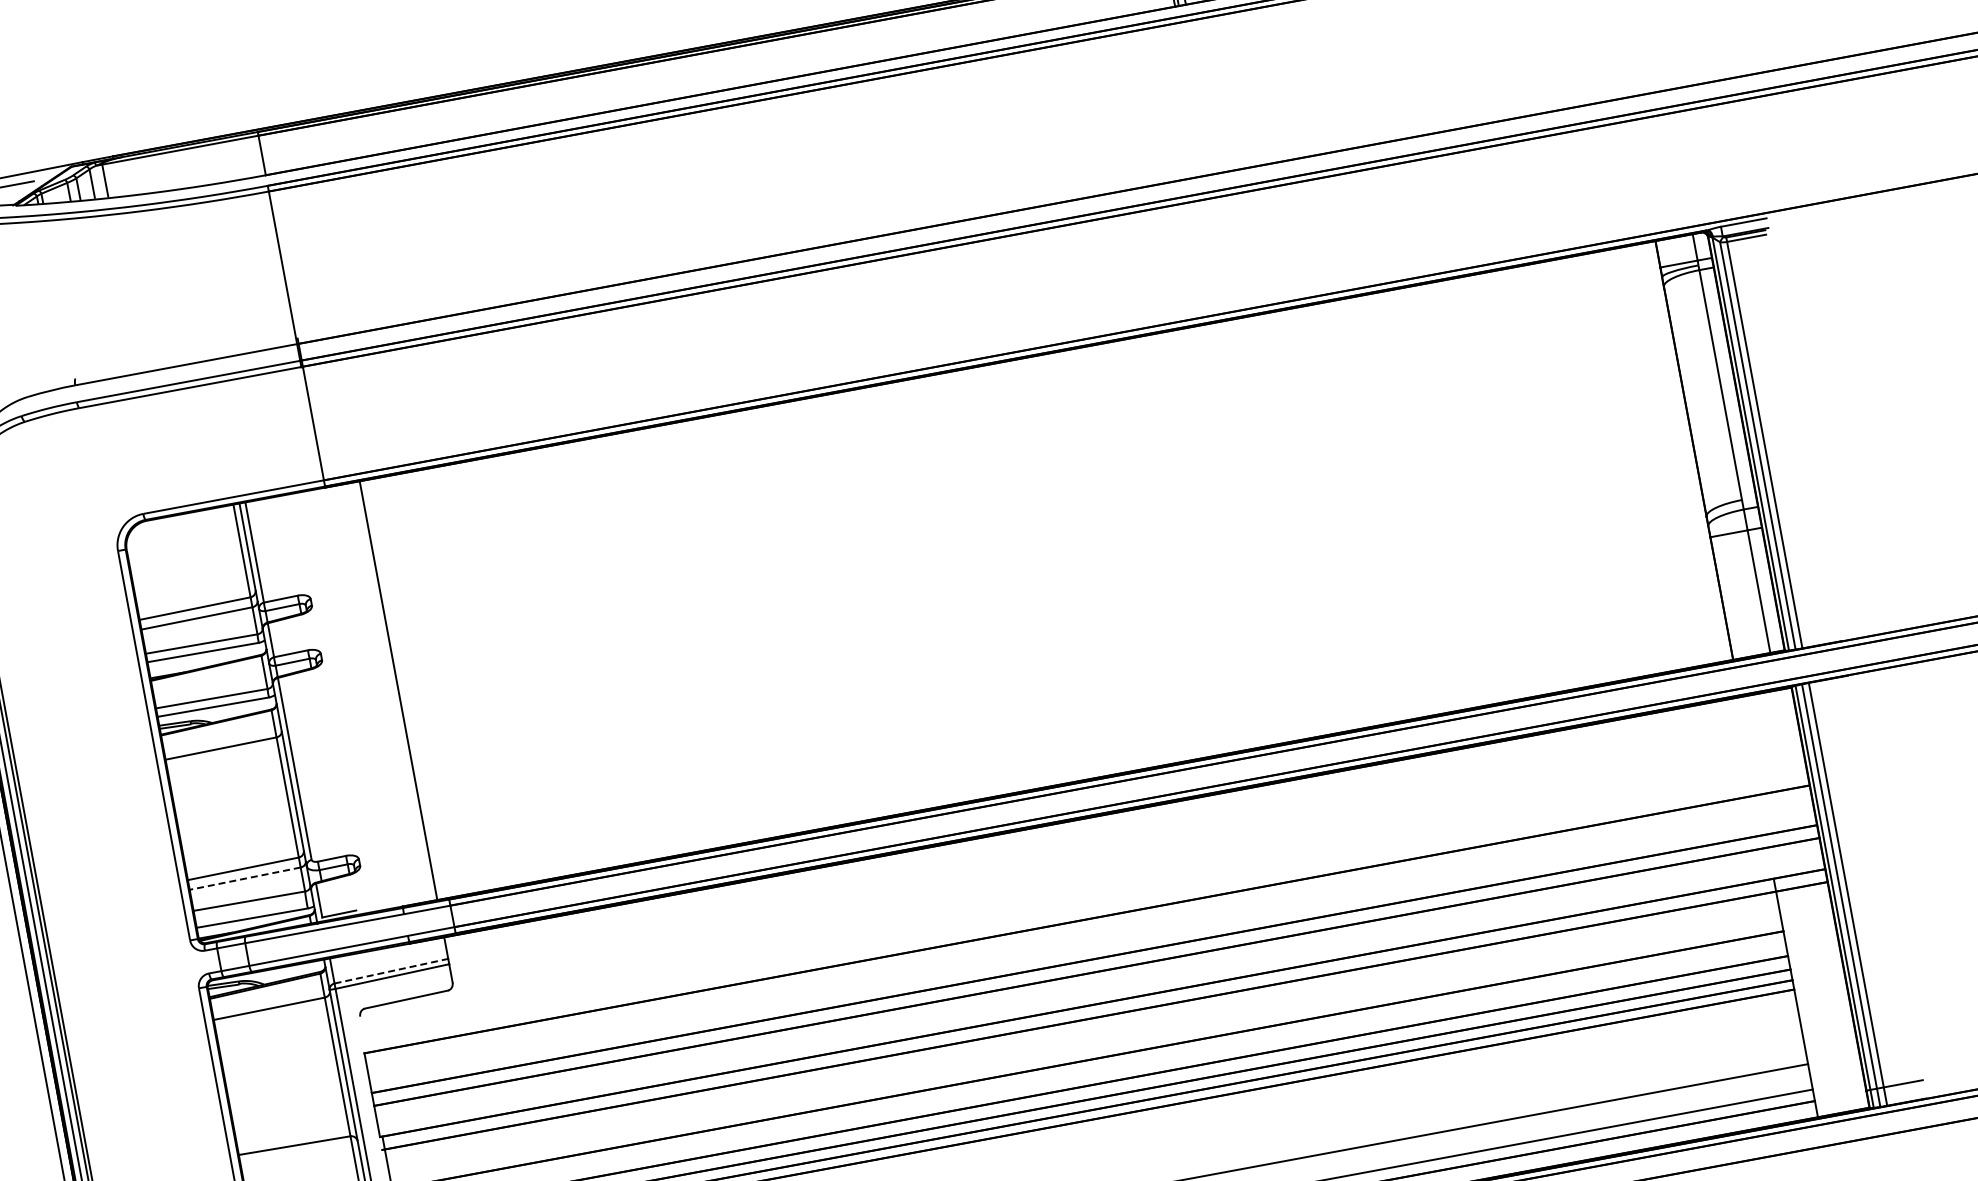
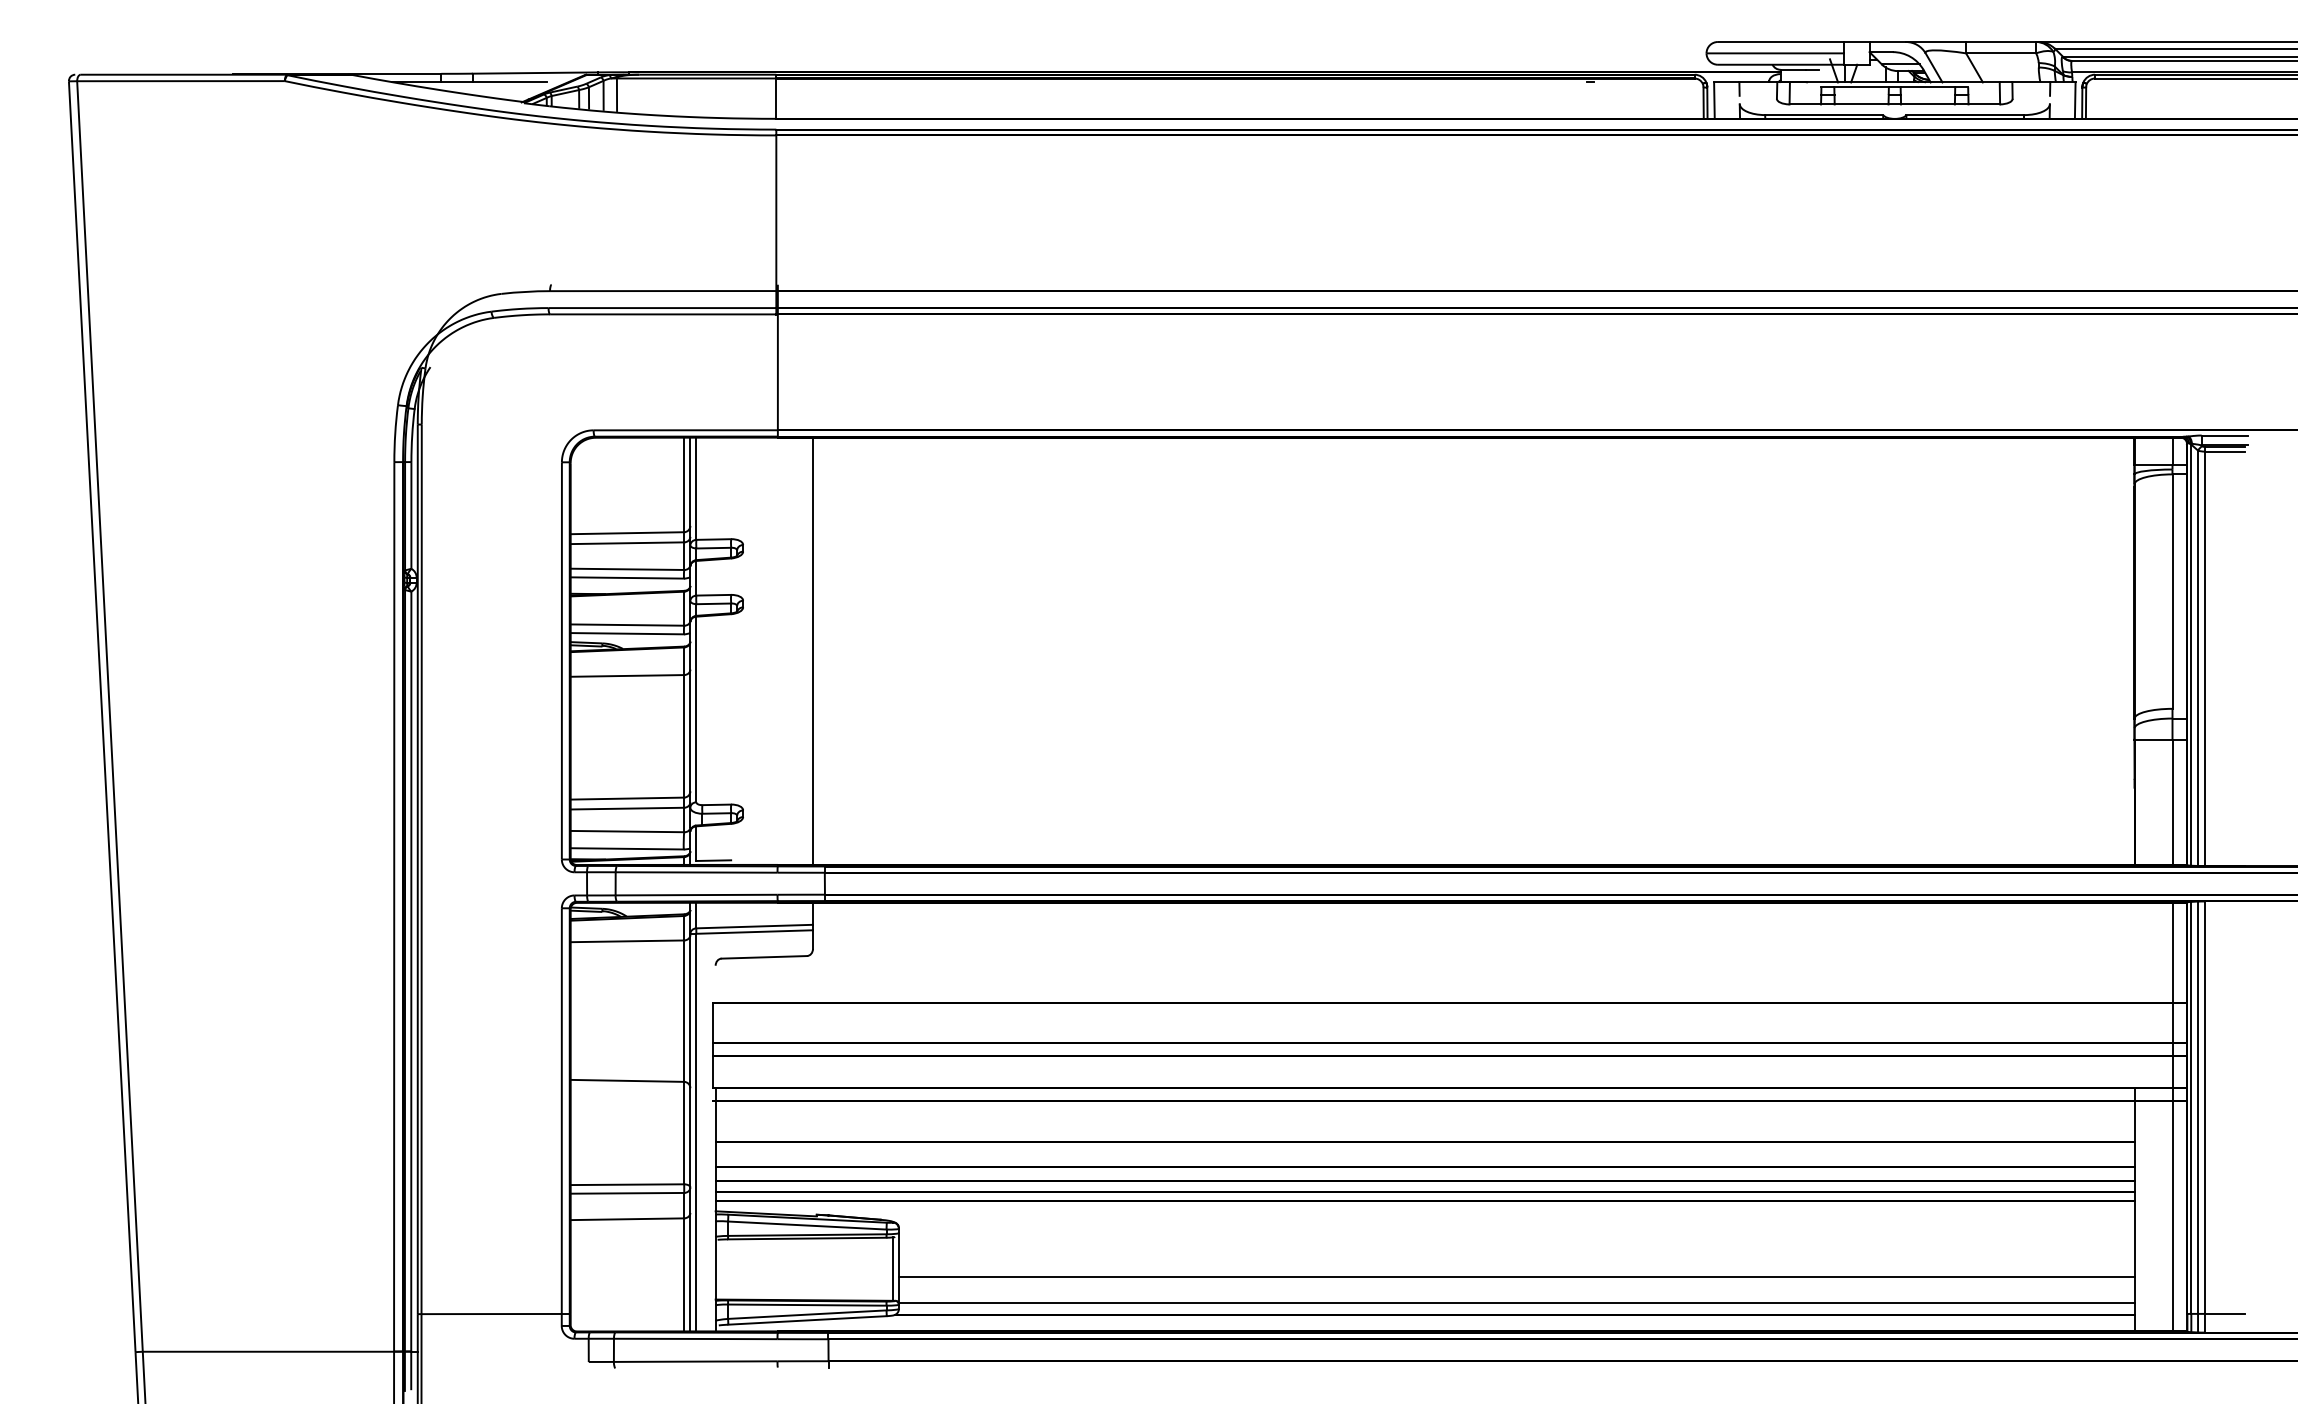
line: (245, 878) -> (627, 808), dashed -> solid
line: (1816, 899) -> (2172, 1116), added
line: (392, 970) -> (755, 926), dashed -> solid

